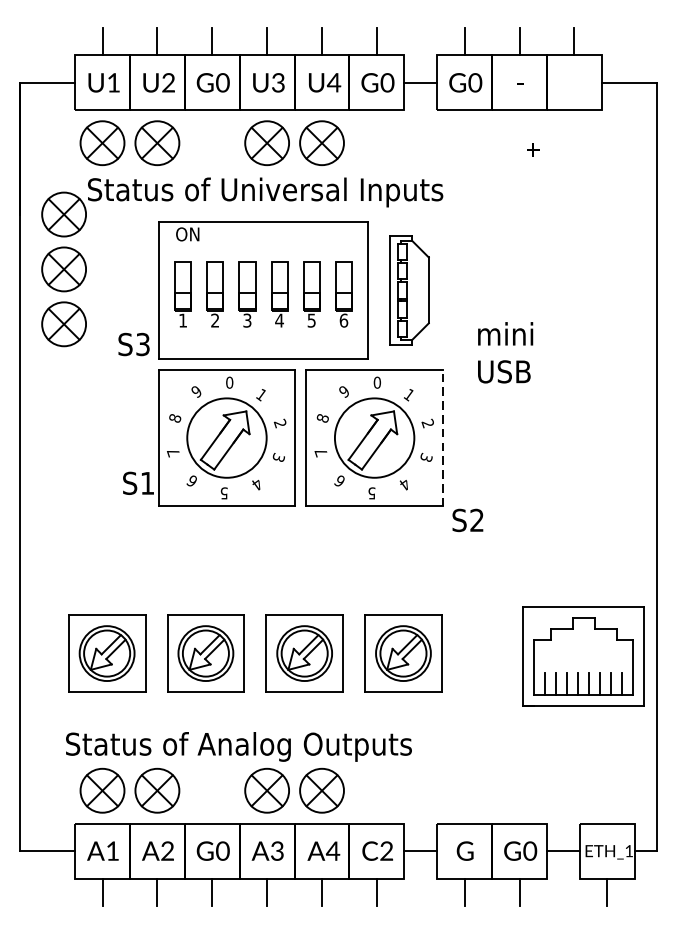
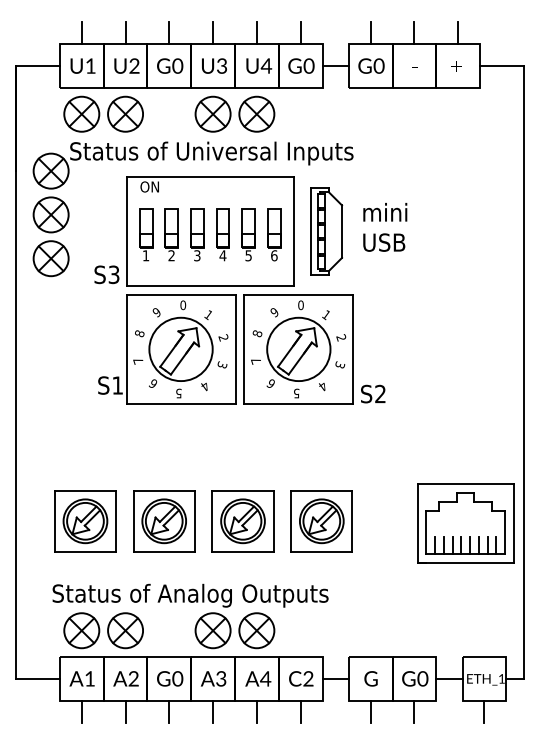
text: (533, 149) -> (456, 66), moved
text: (505, 352) -> (385, 227), moved
line: (443, 438) -> (353, 349), dashed -> solid
text: (468, 519) -> (373, 393), moved

